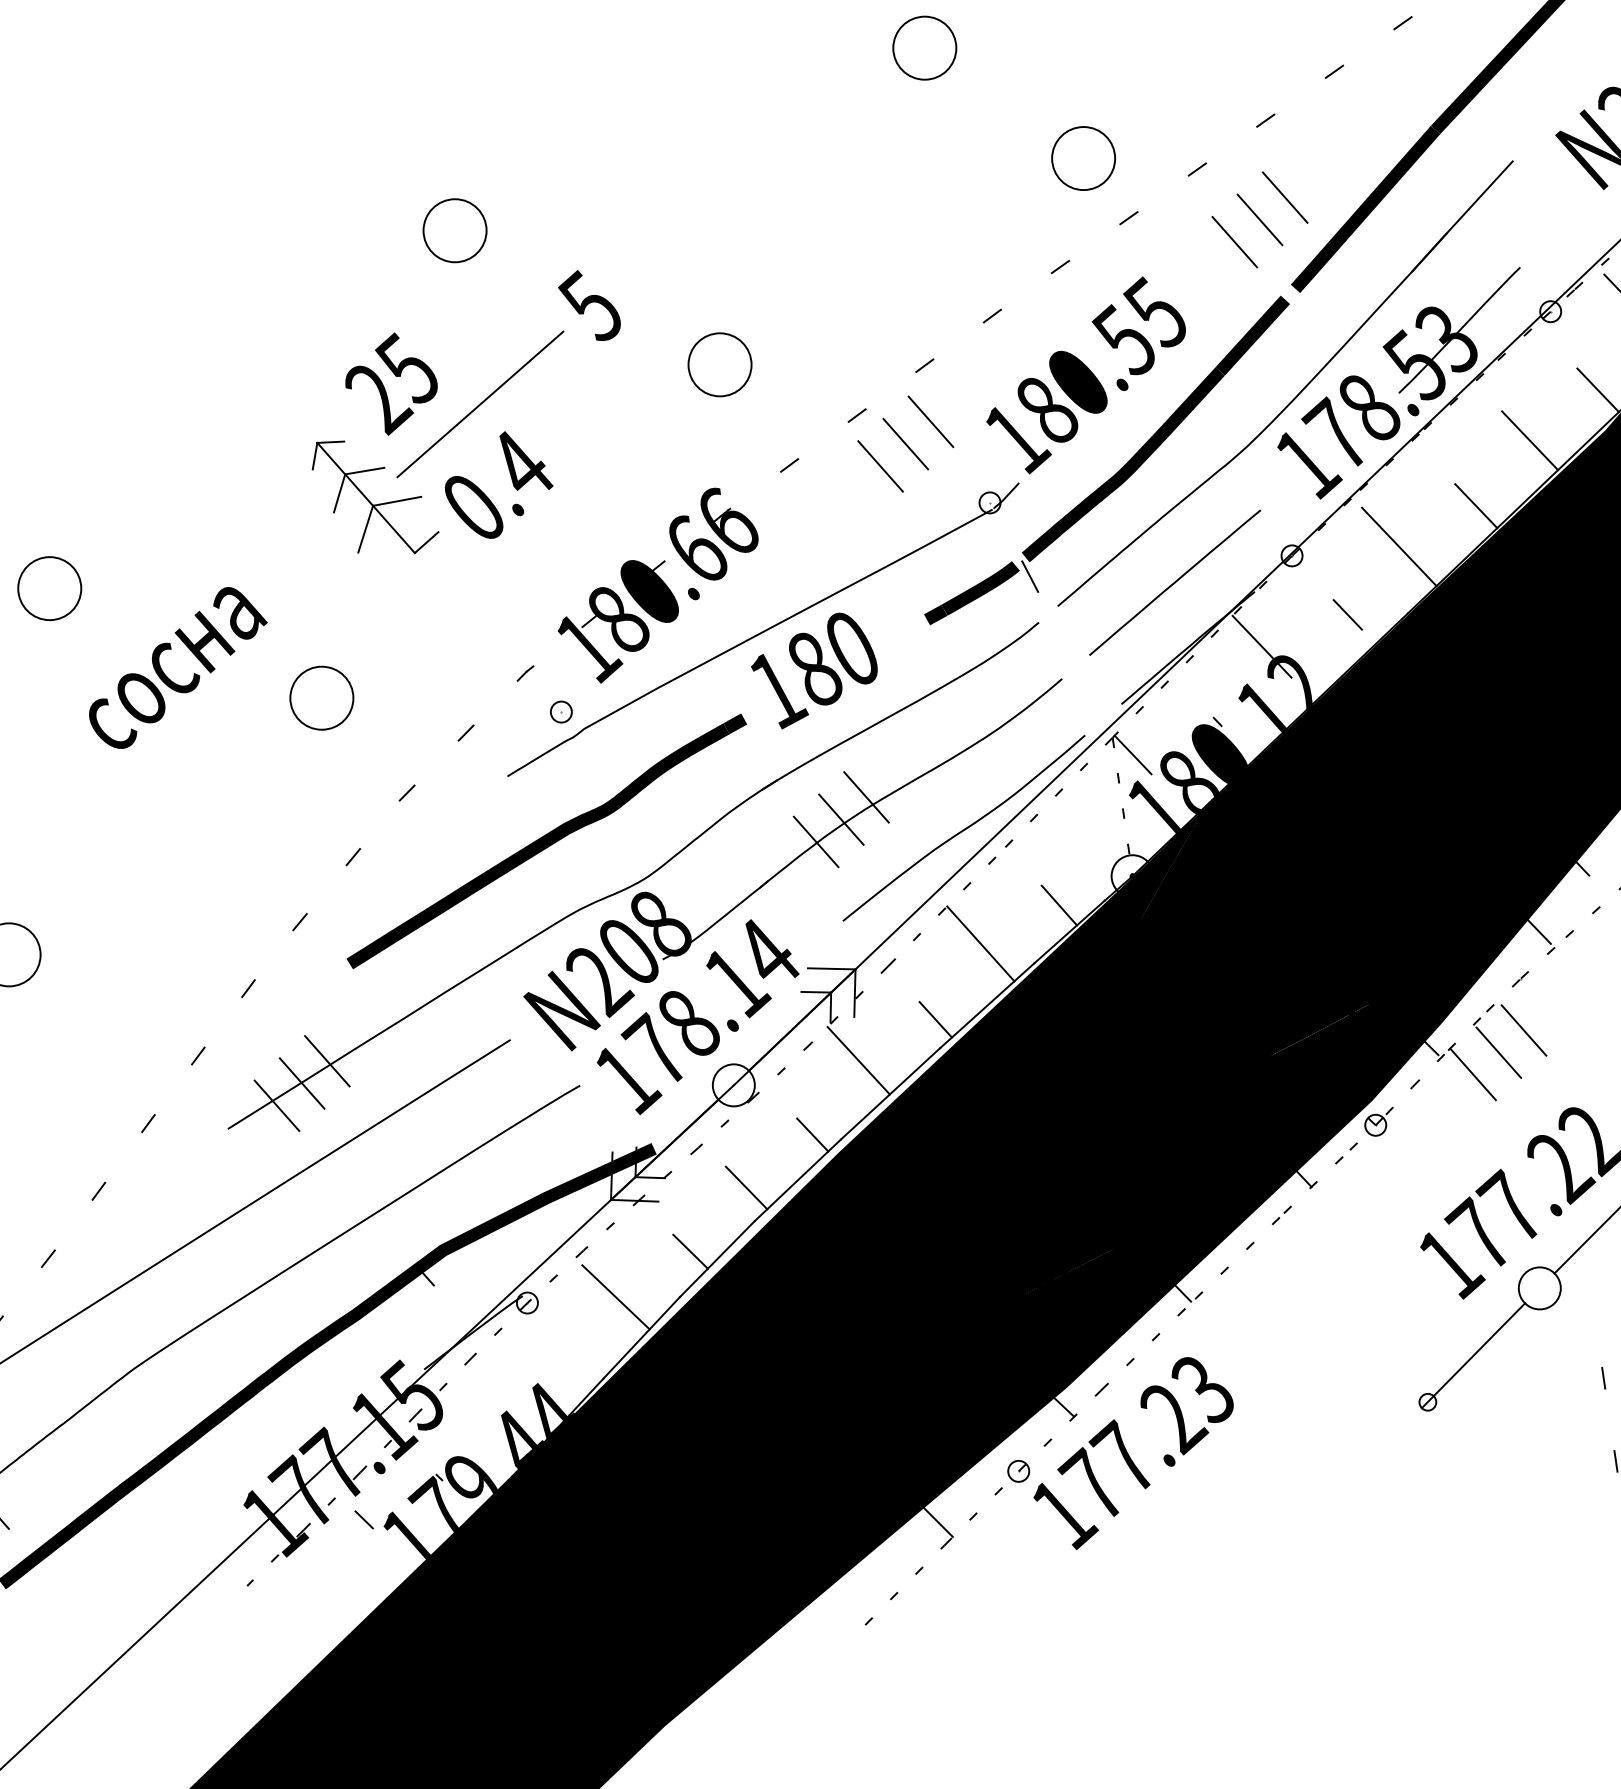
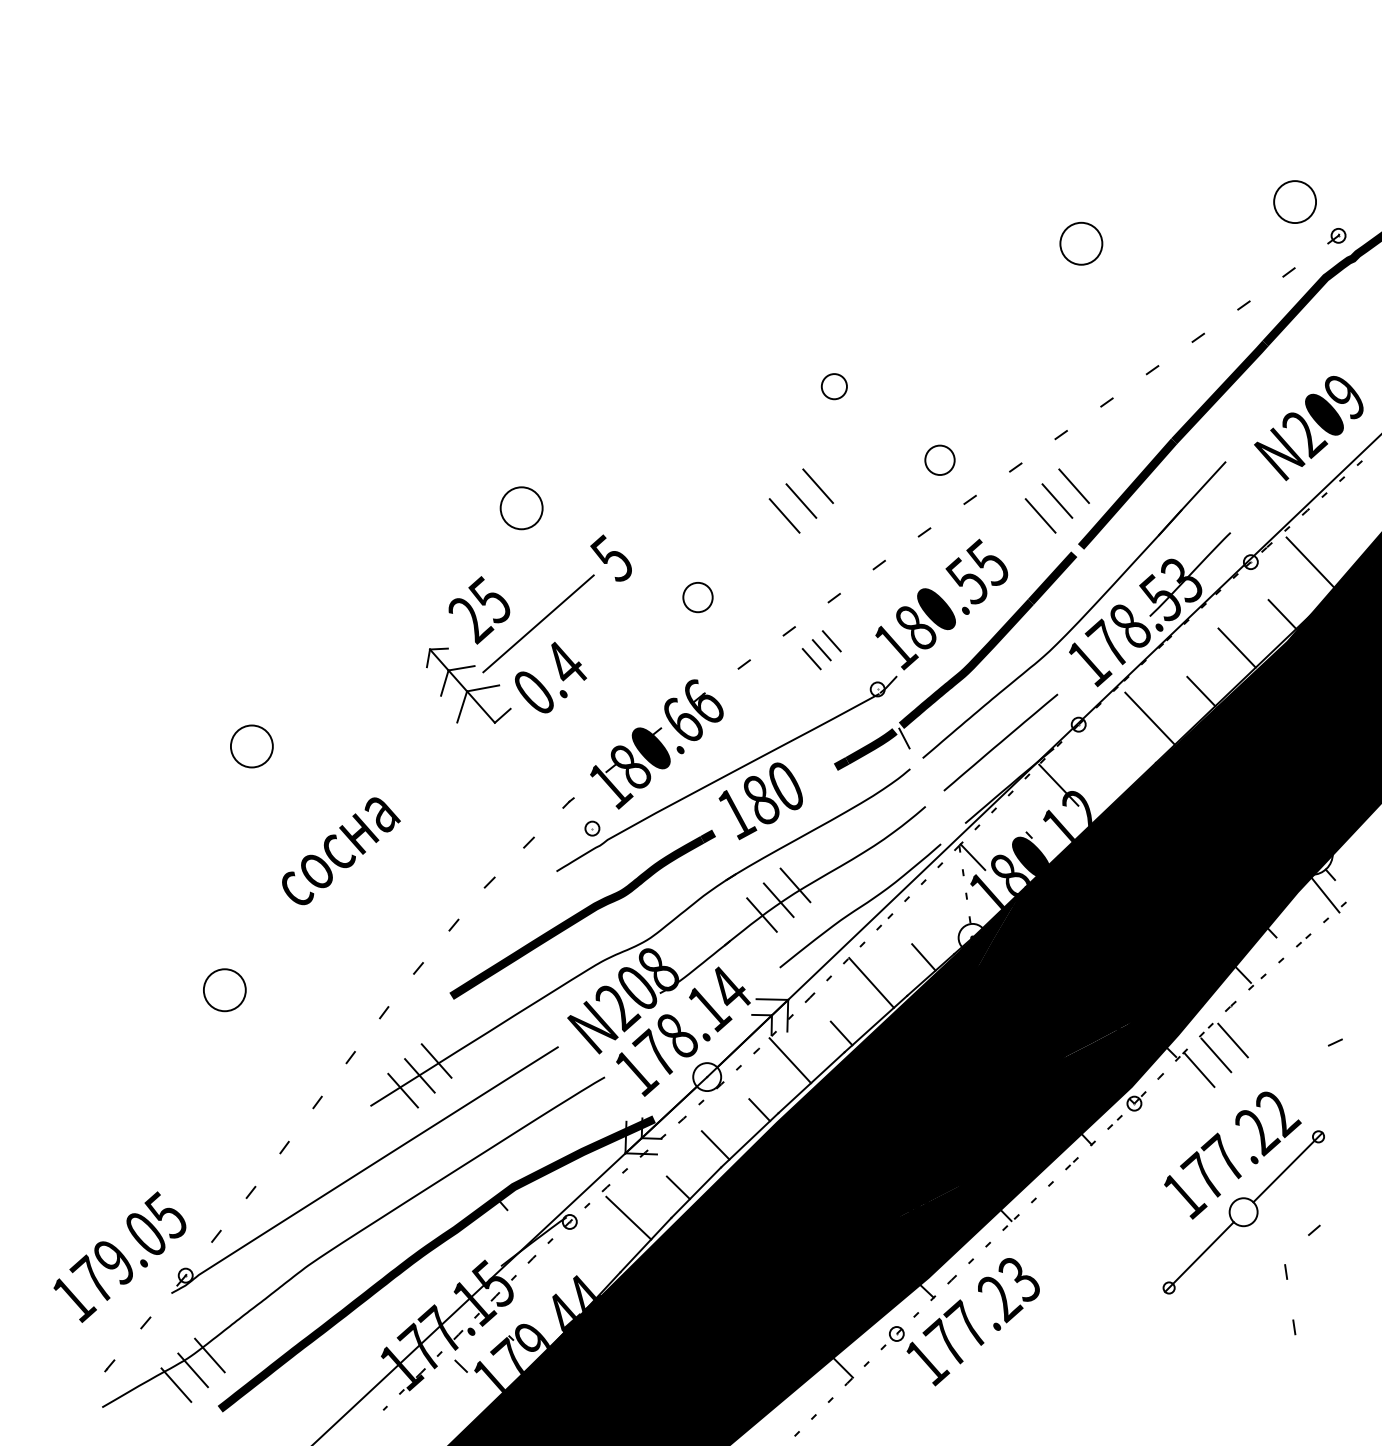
part: (925, 47) -> (834, 386), size x0.6
part: (1082, 158) -> (939, 460), size x0.7
part: (874, 219) -> (800, 500), added
part: (719, 364) -> (697, 597), size x0.7
part: (905, 442) -> (821, 649), size x0.6
line: (1347, 614) -> (1115, 763), removed
text: (178, 668) -> (341, 851), moved
part: (321, 698) -> (432, 819), removed

